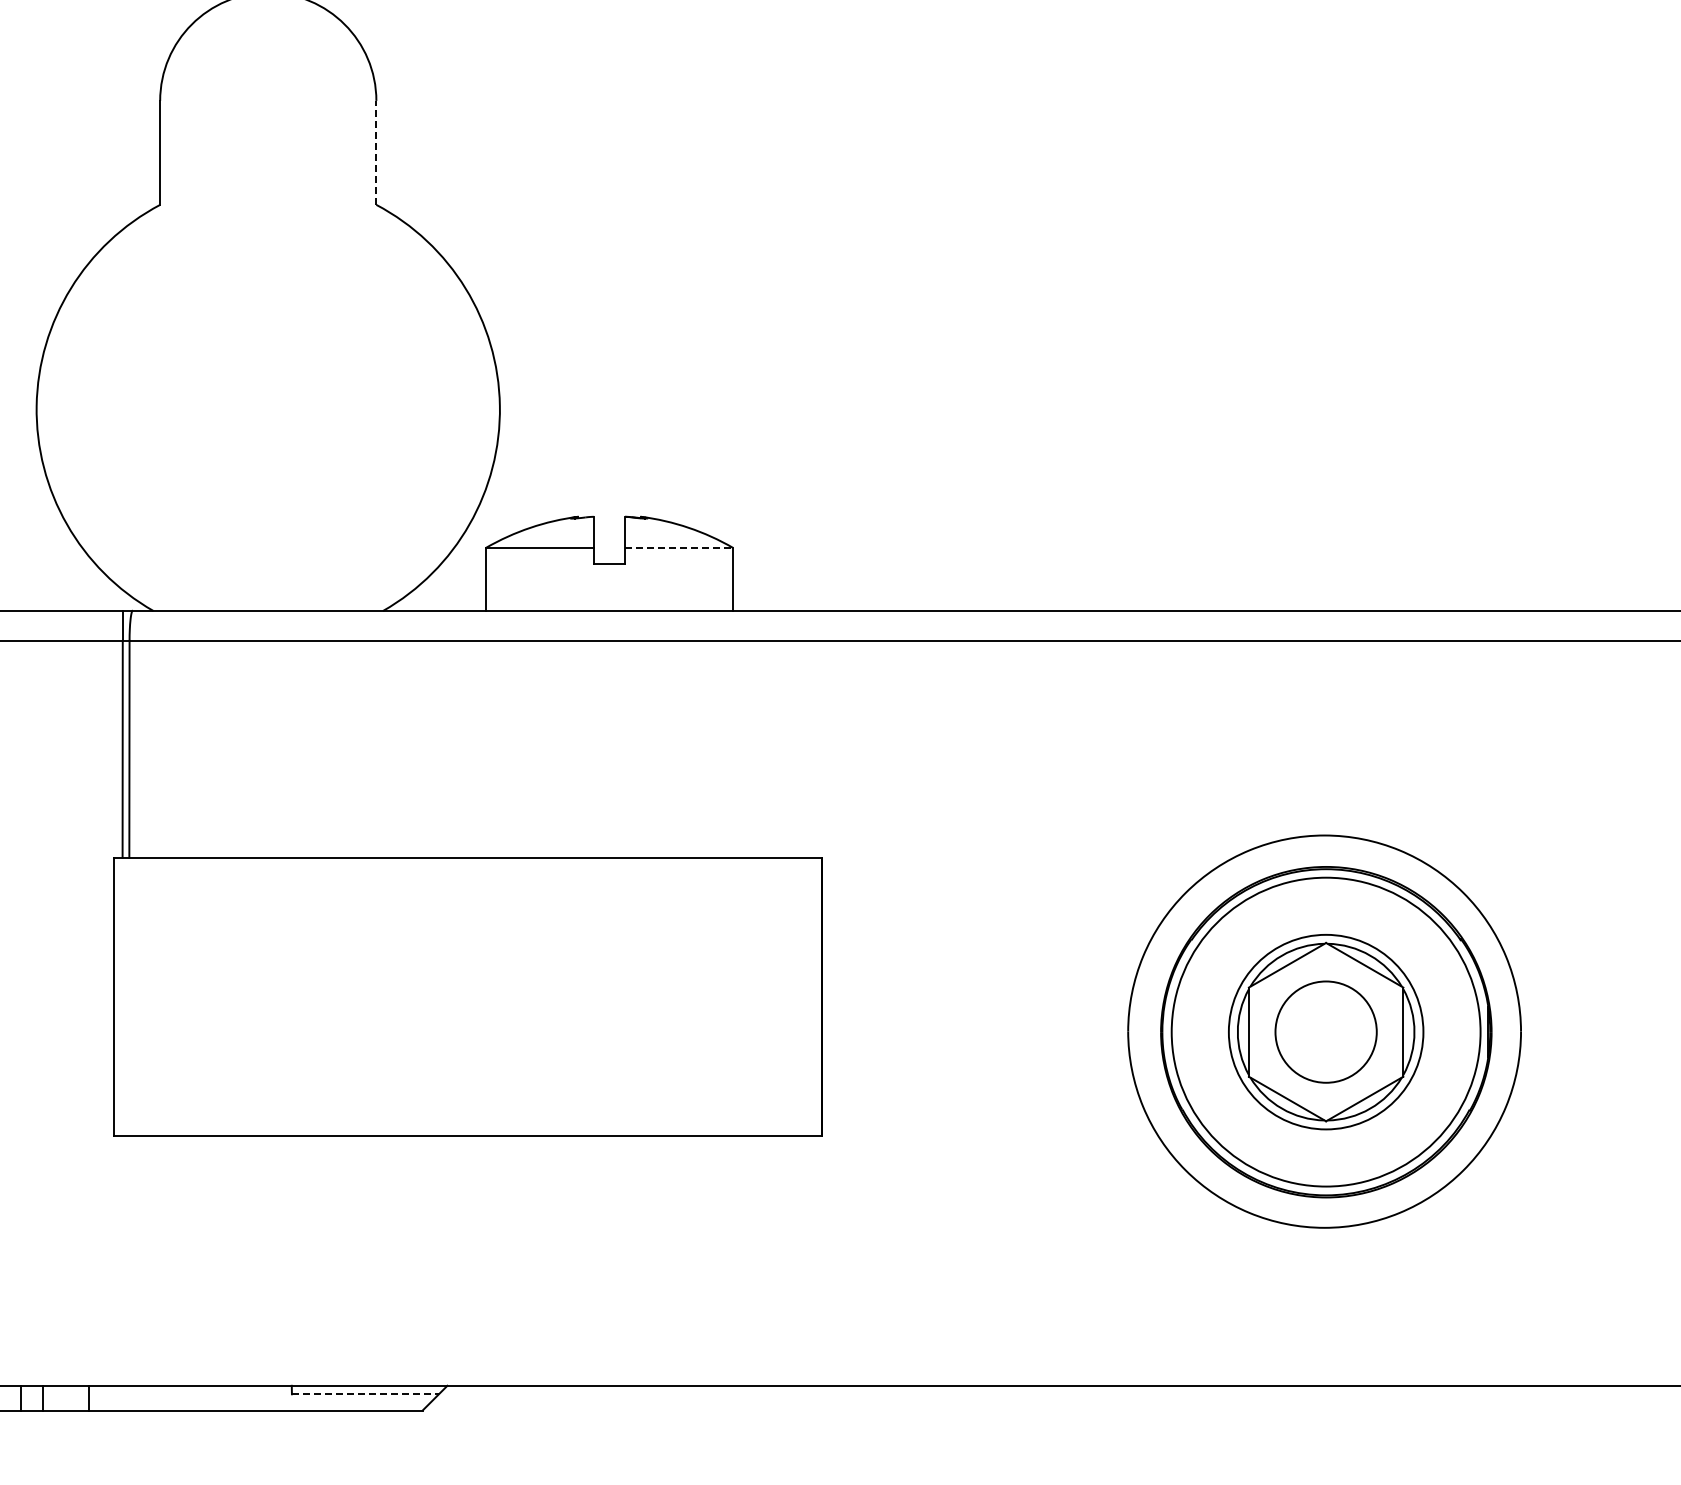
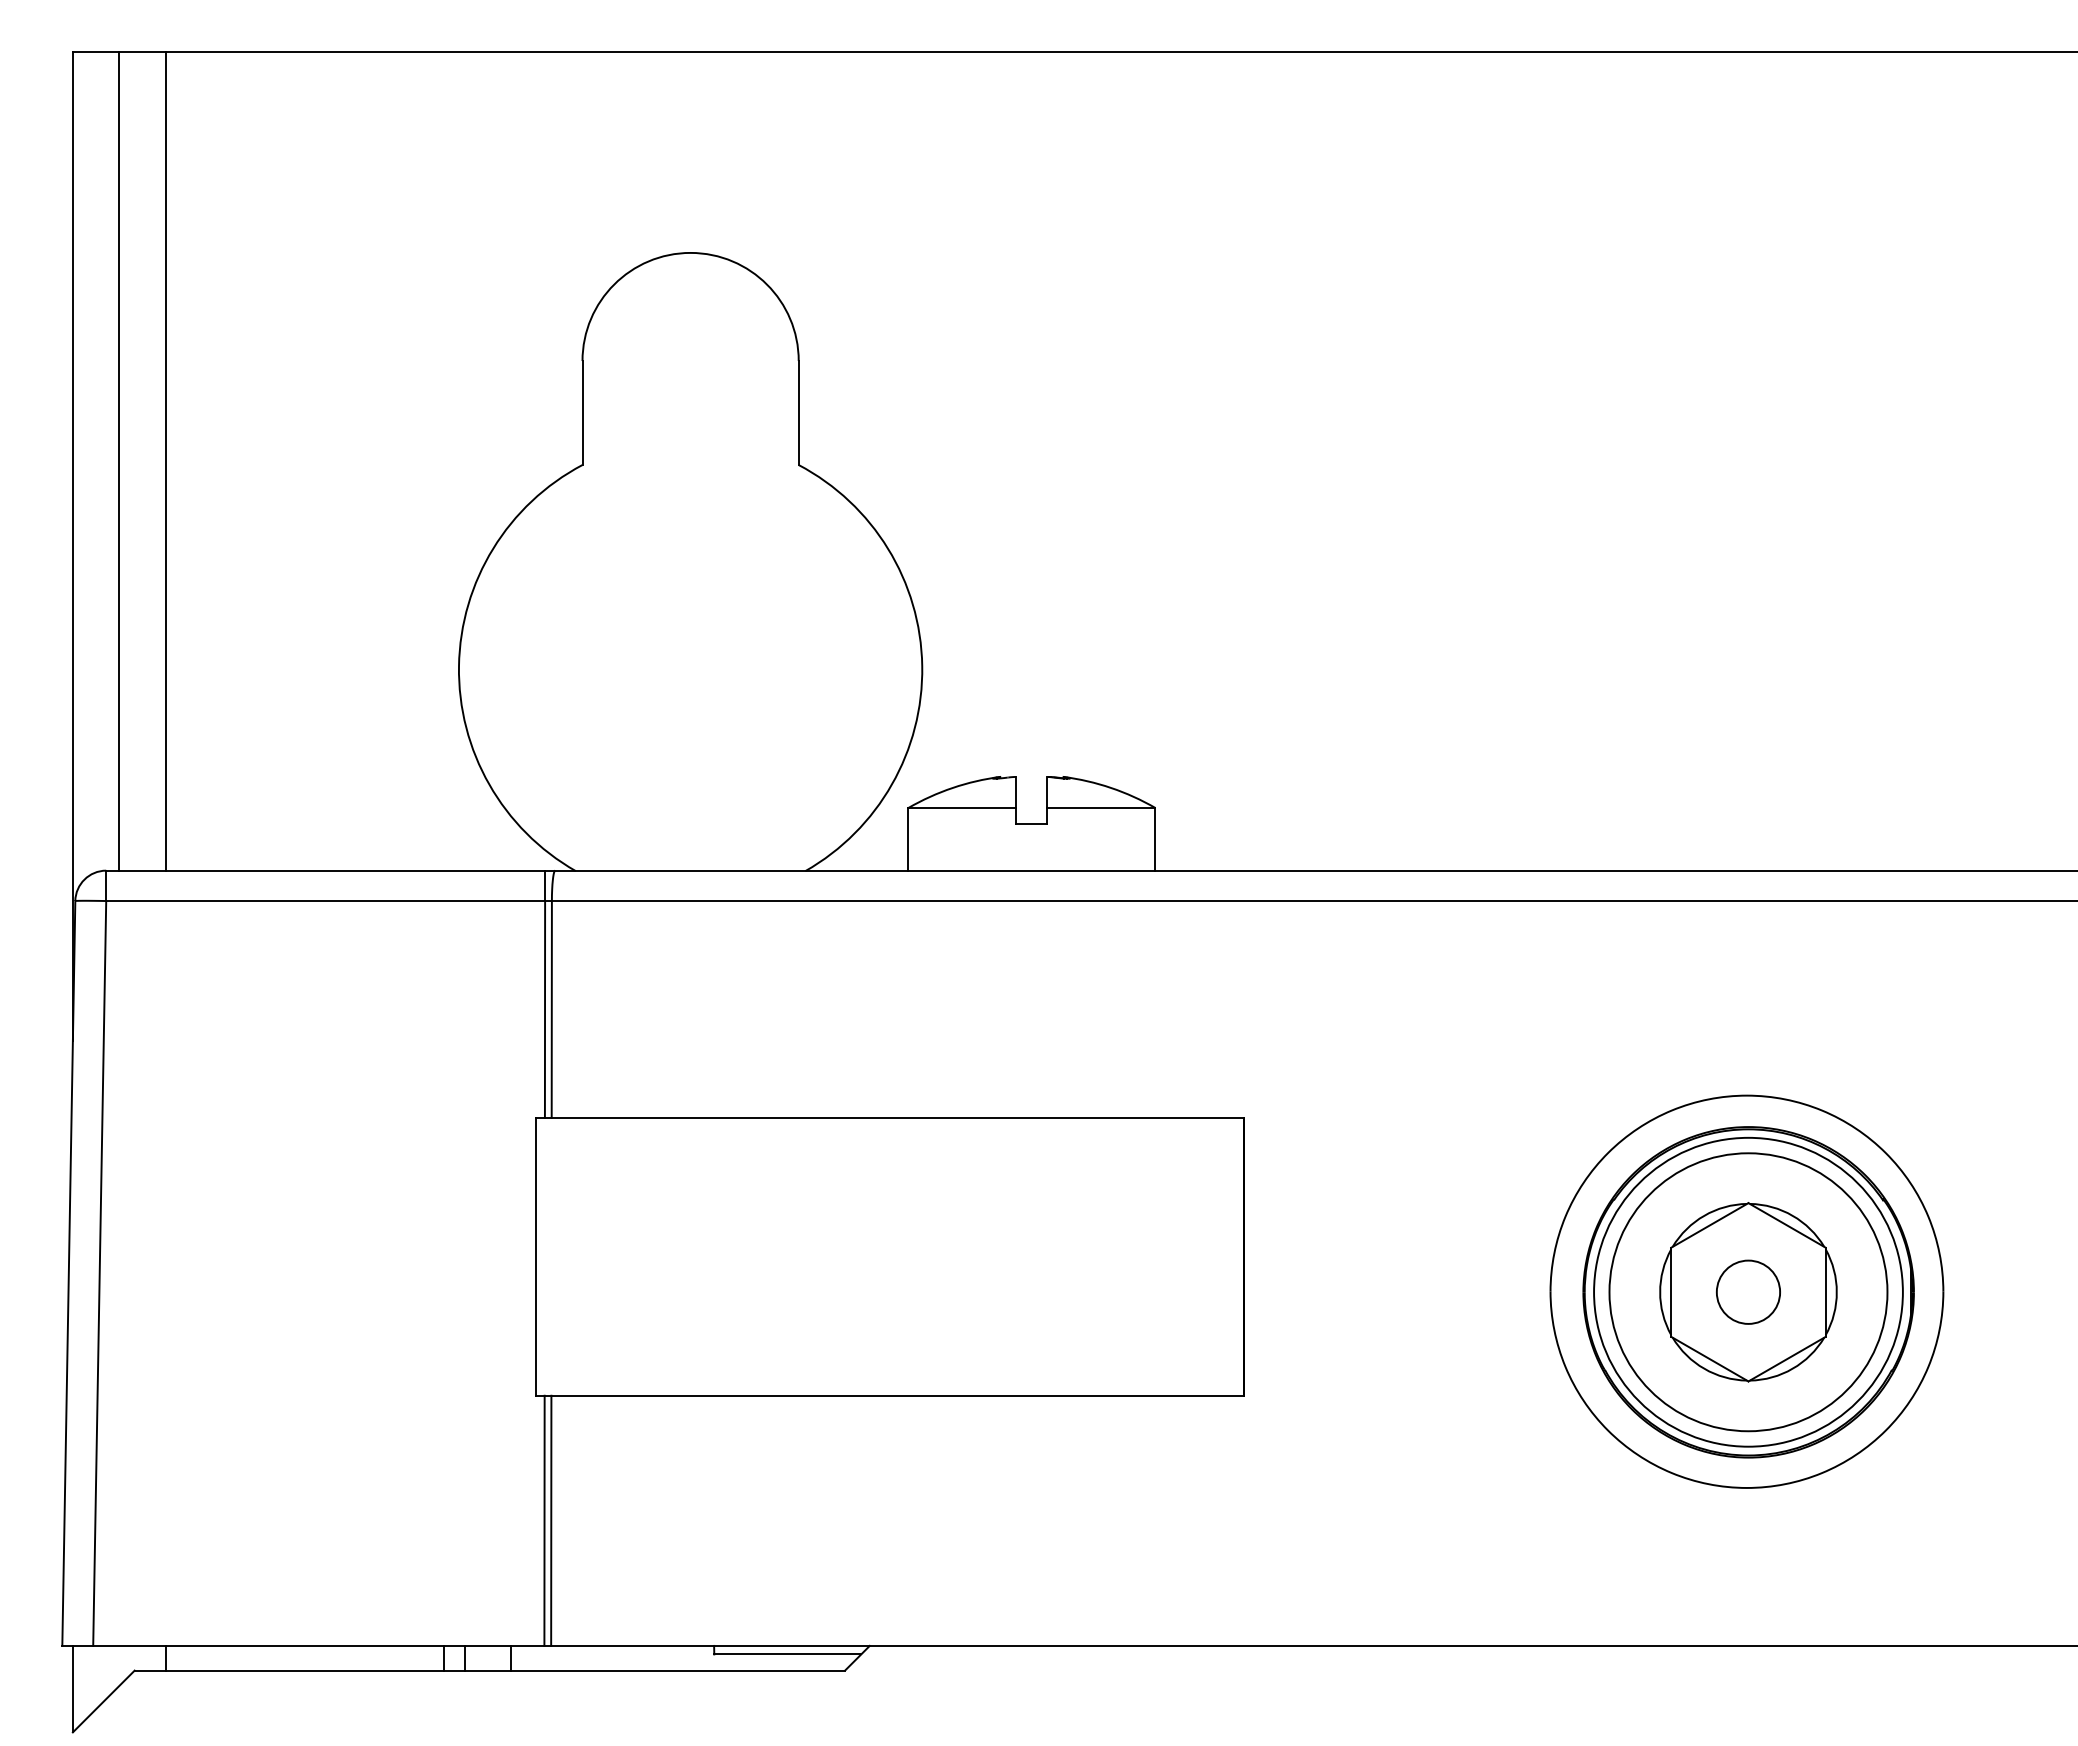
line: (376, 153) -> (798, 413), dashed -> solid
line: (679, 548) -> (1101, 808), dashed -> solid
circle: (1326, 1031) -> (1748, 1291), size x0.62
circle: (1326, 1032) -> (1748, 1292), size x1.43
line: (122, 1260) -> (544, 1520), added
line: (129, 1260) -> (551, 1520), added
line: (365, 1394) -> (787, 1654), dashed -> solid

